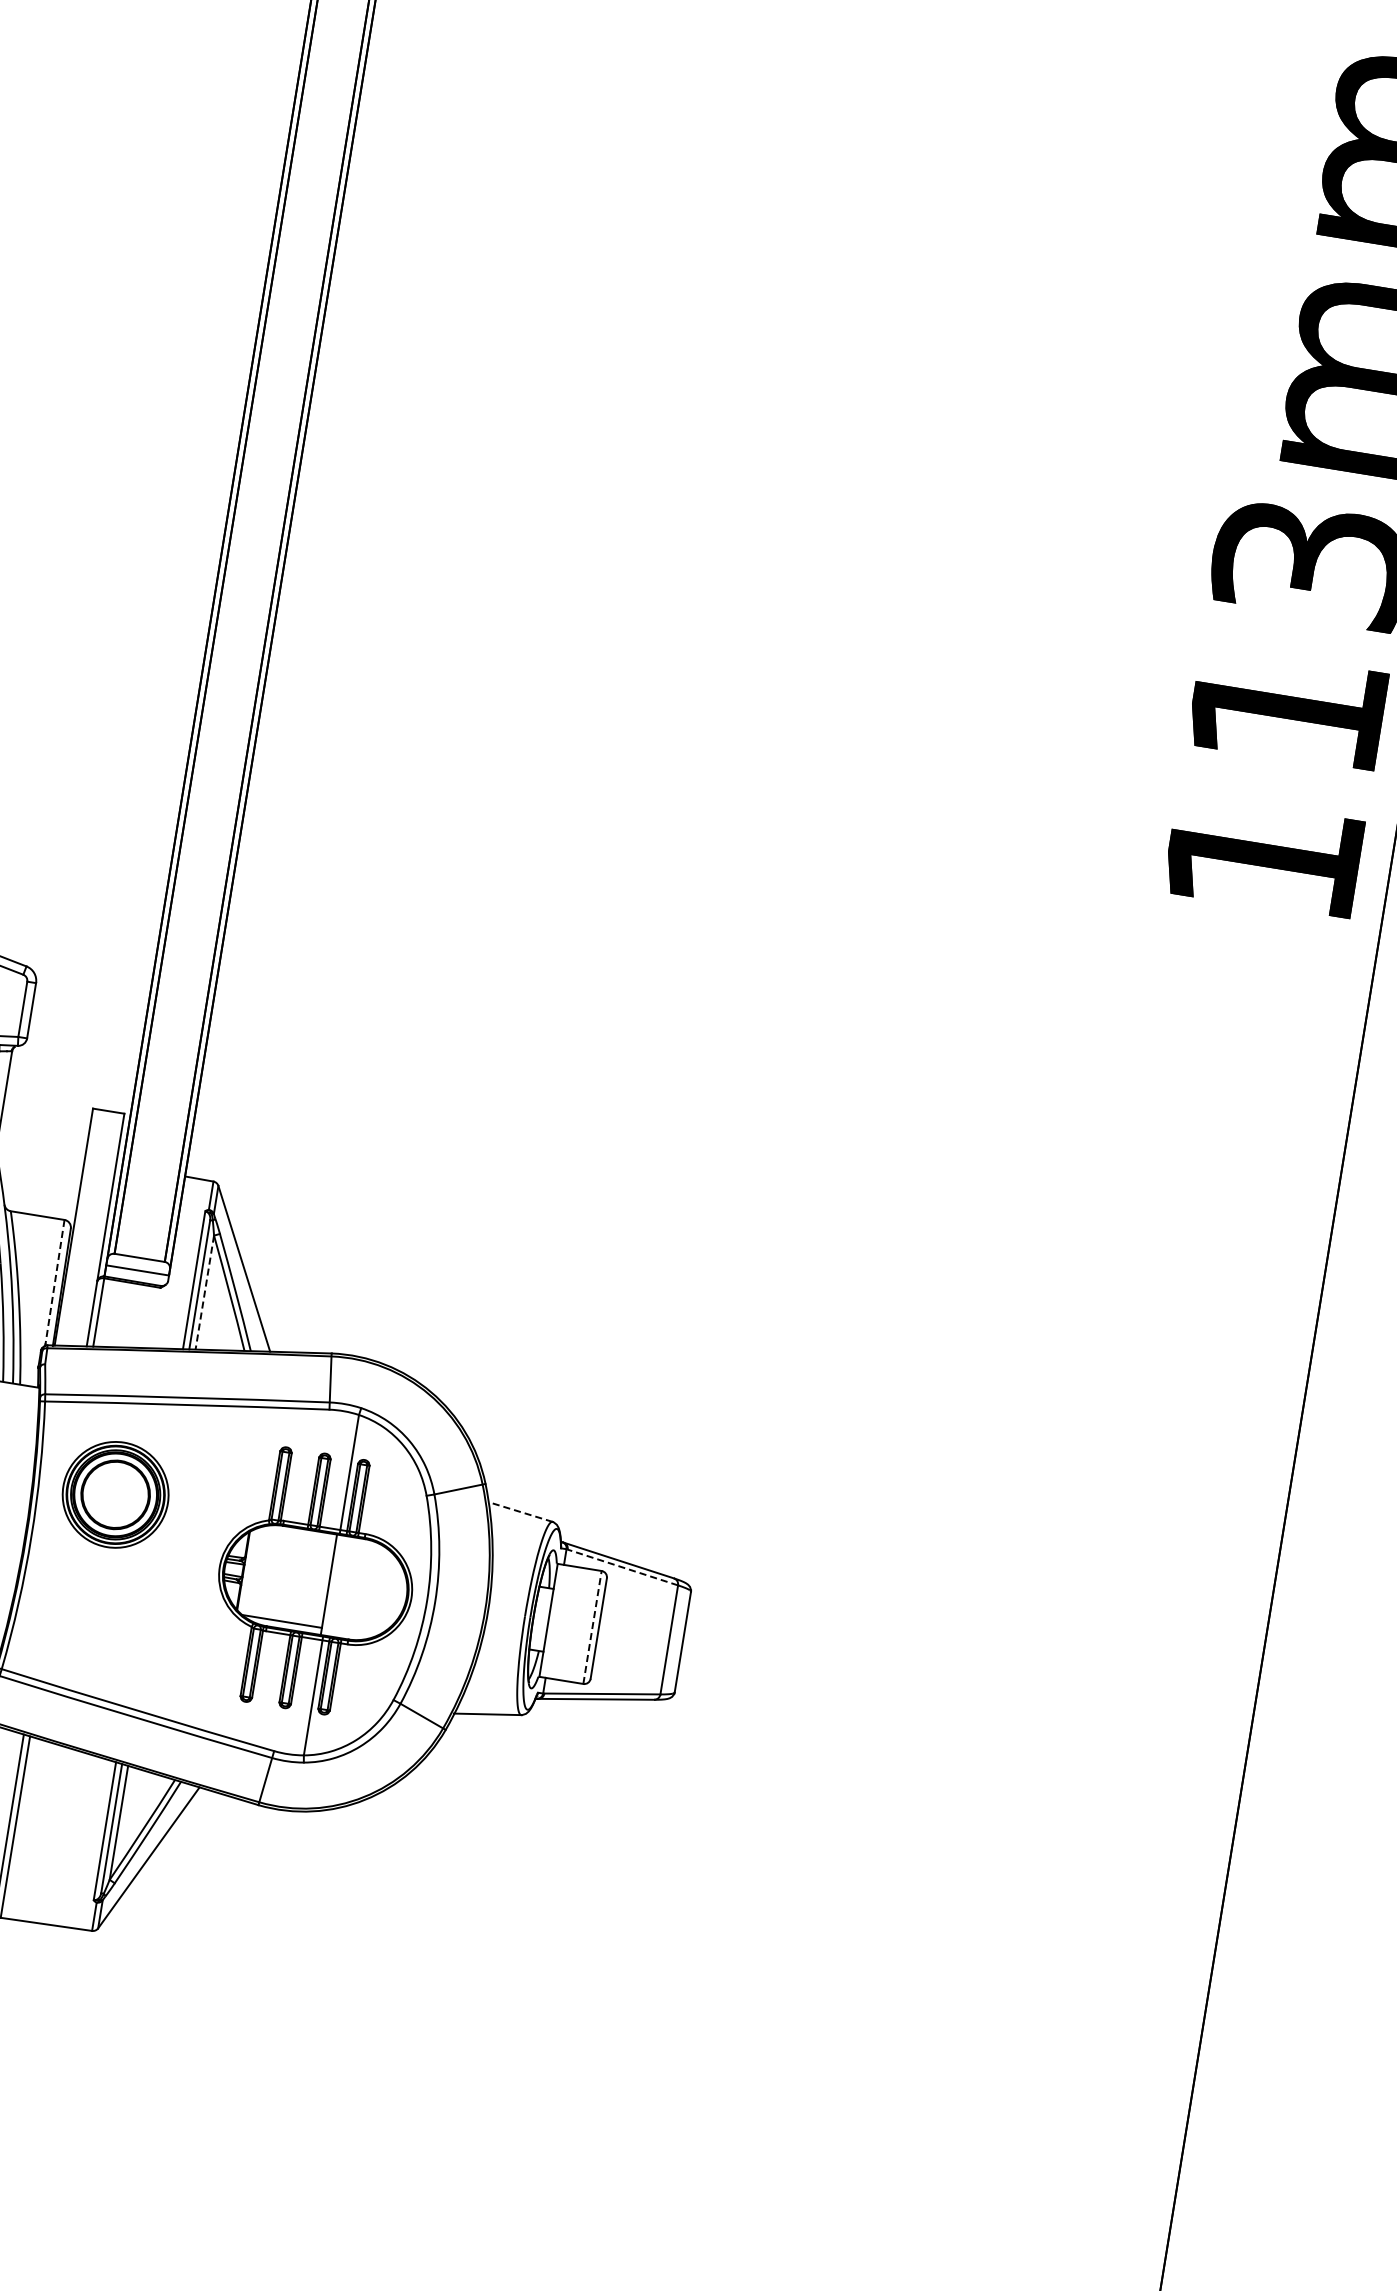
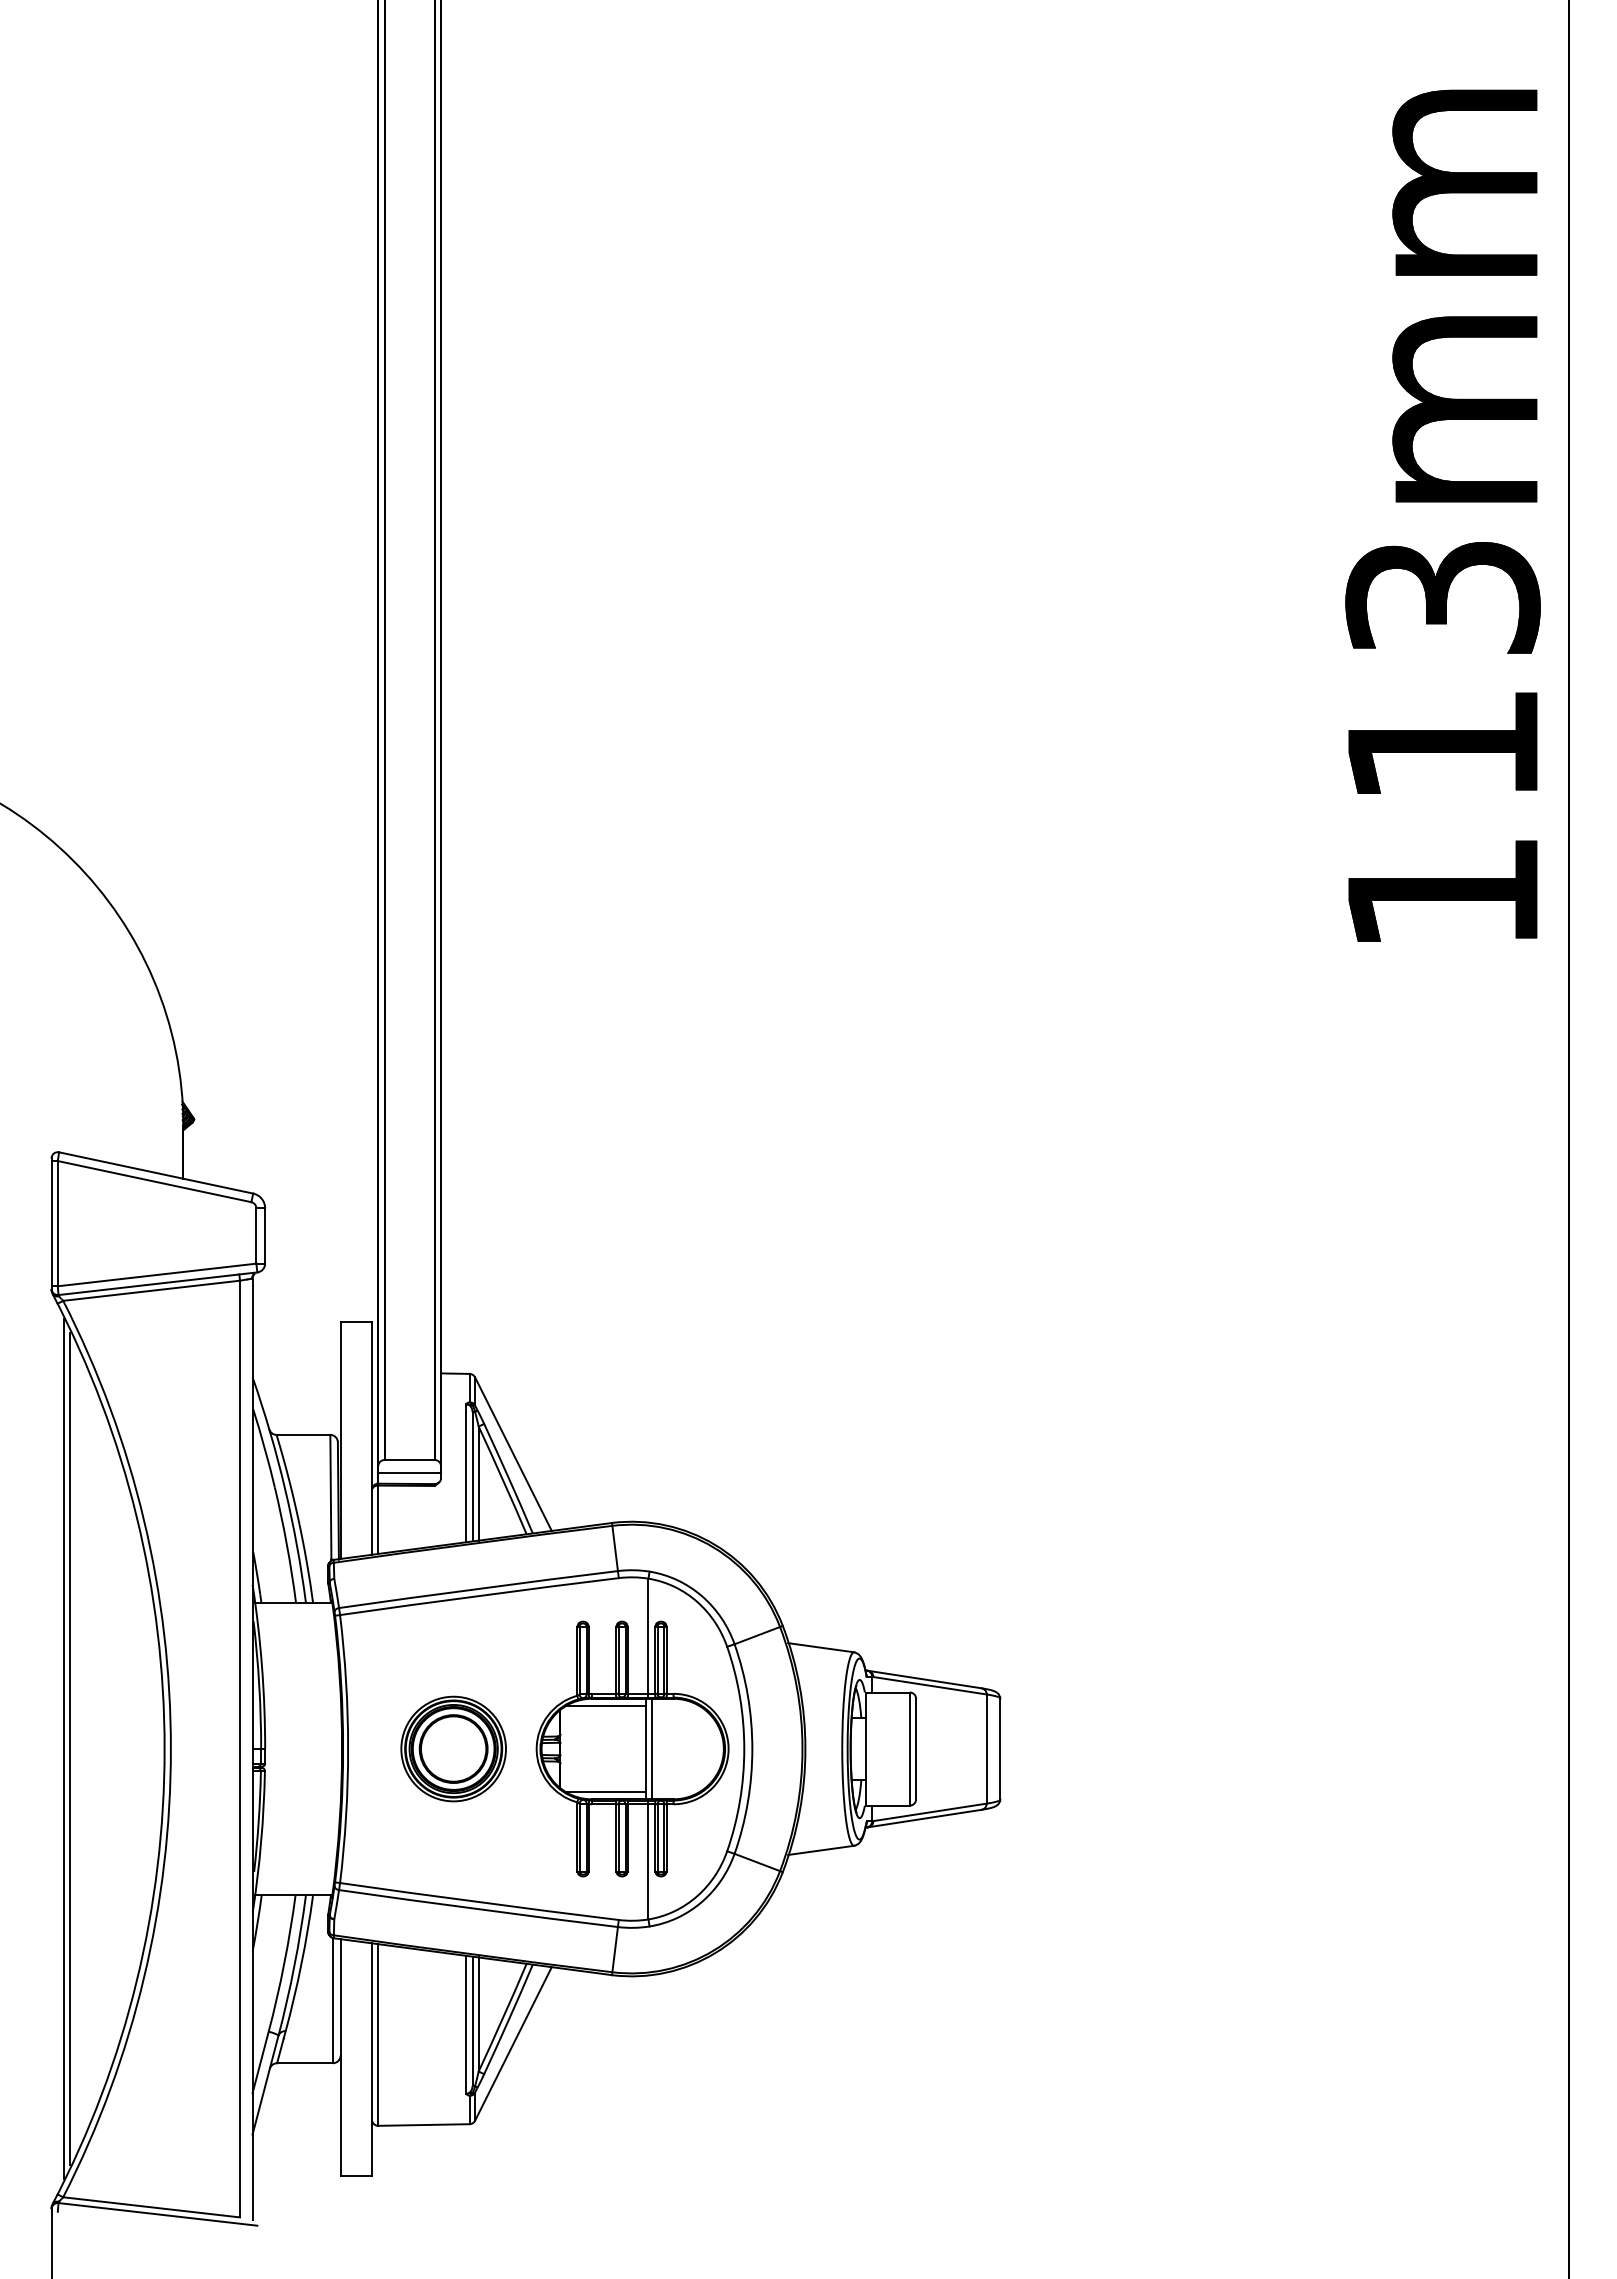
line: (54, 1282) -> (330, 1497), dashed -> solid
line: (204, 1293) -> (478, 1484), dashed -> solid
part: (115, 1494) -> (453, 1748), moved
line: (519, 1511) -> (820, 1647), dashed -> solid
line: (295, 1534) -> (605, 1705), added
line: (622, 1567) -> (929, 1685), dashed -> solid
line: (335, 1585) -> (652, 1748), added
line: (592, 1627) -> (909, 1749), dashed -> solid

